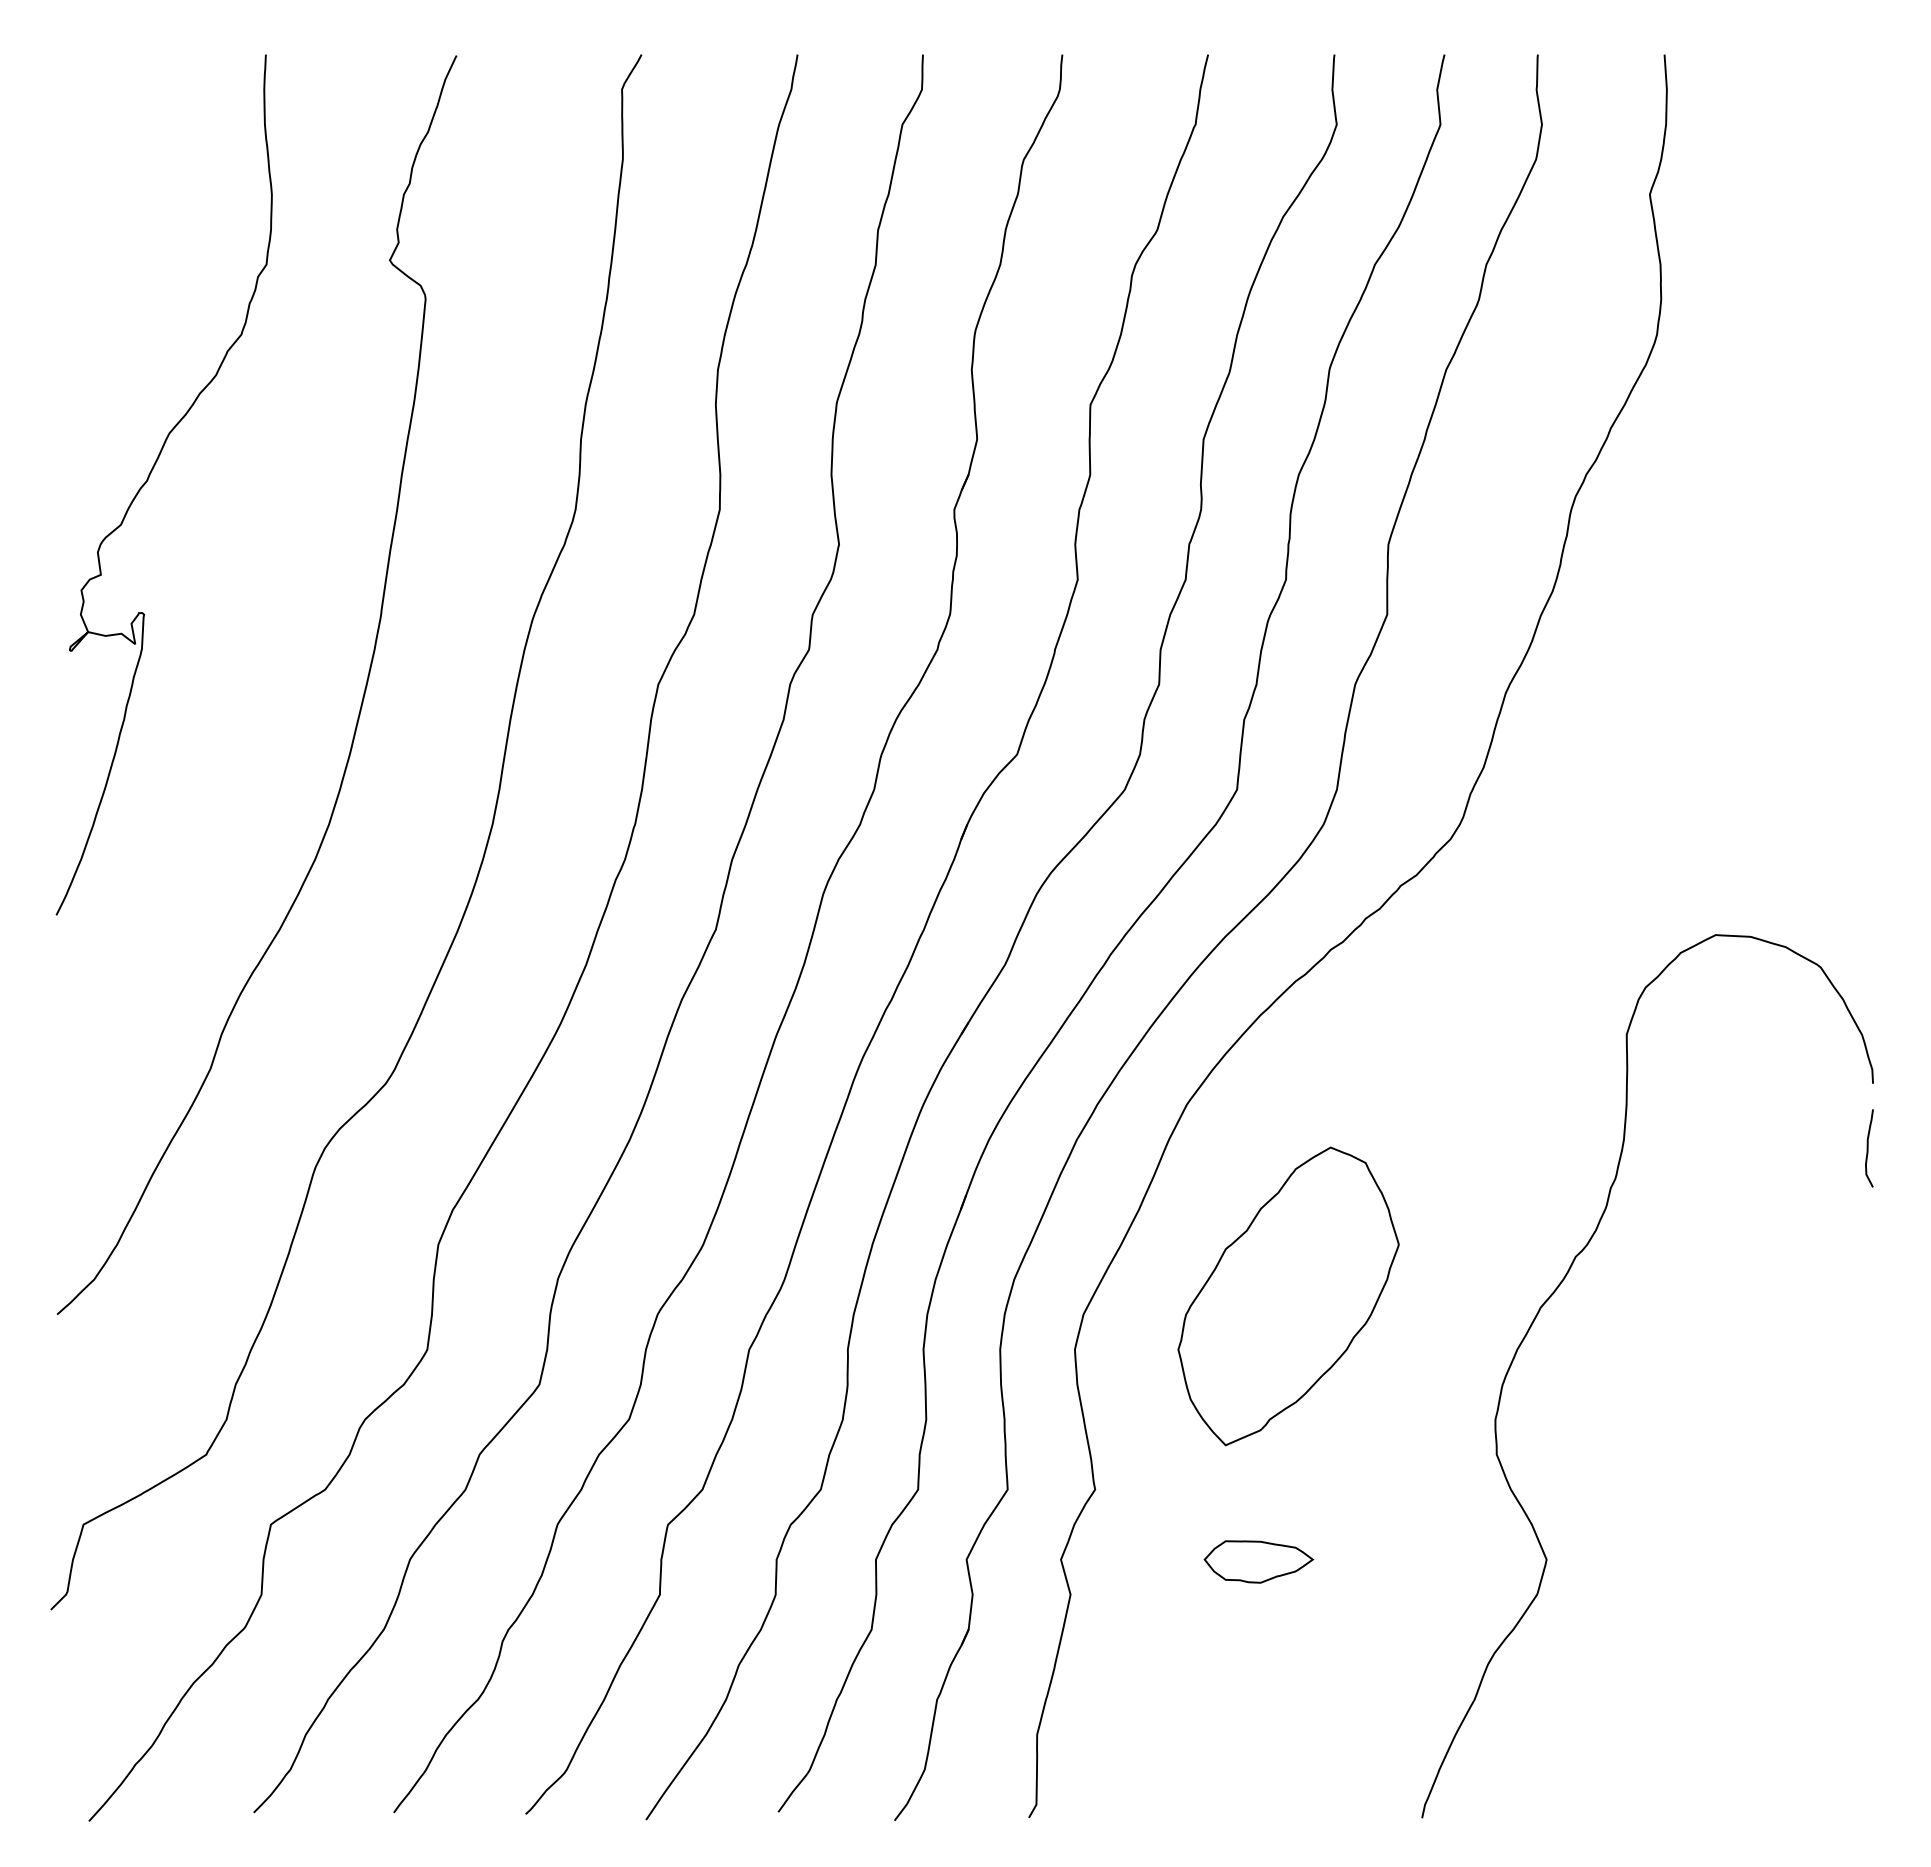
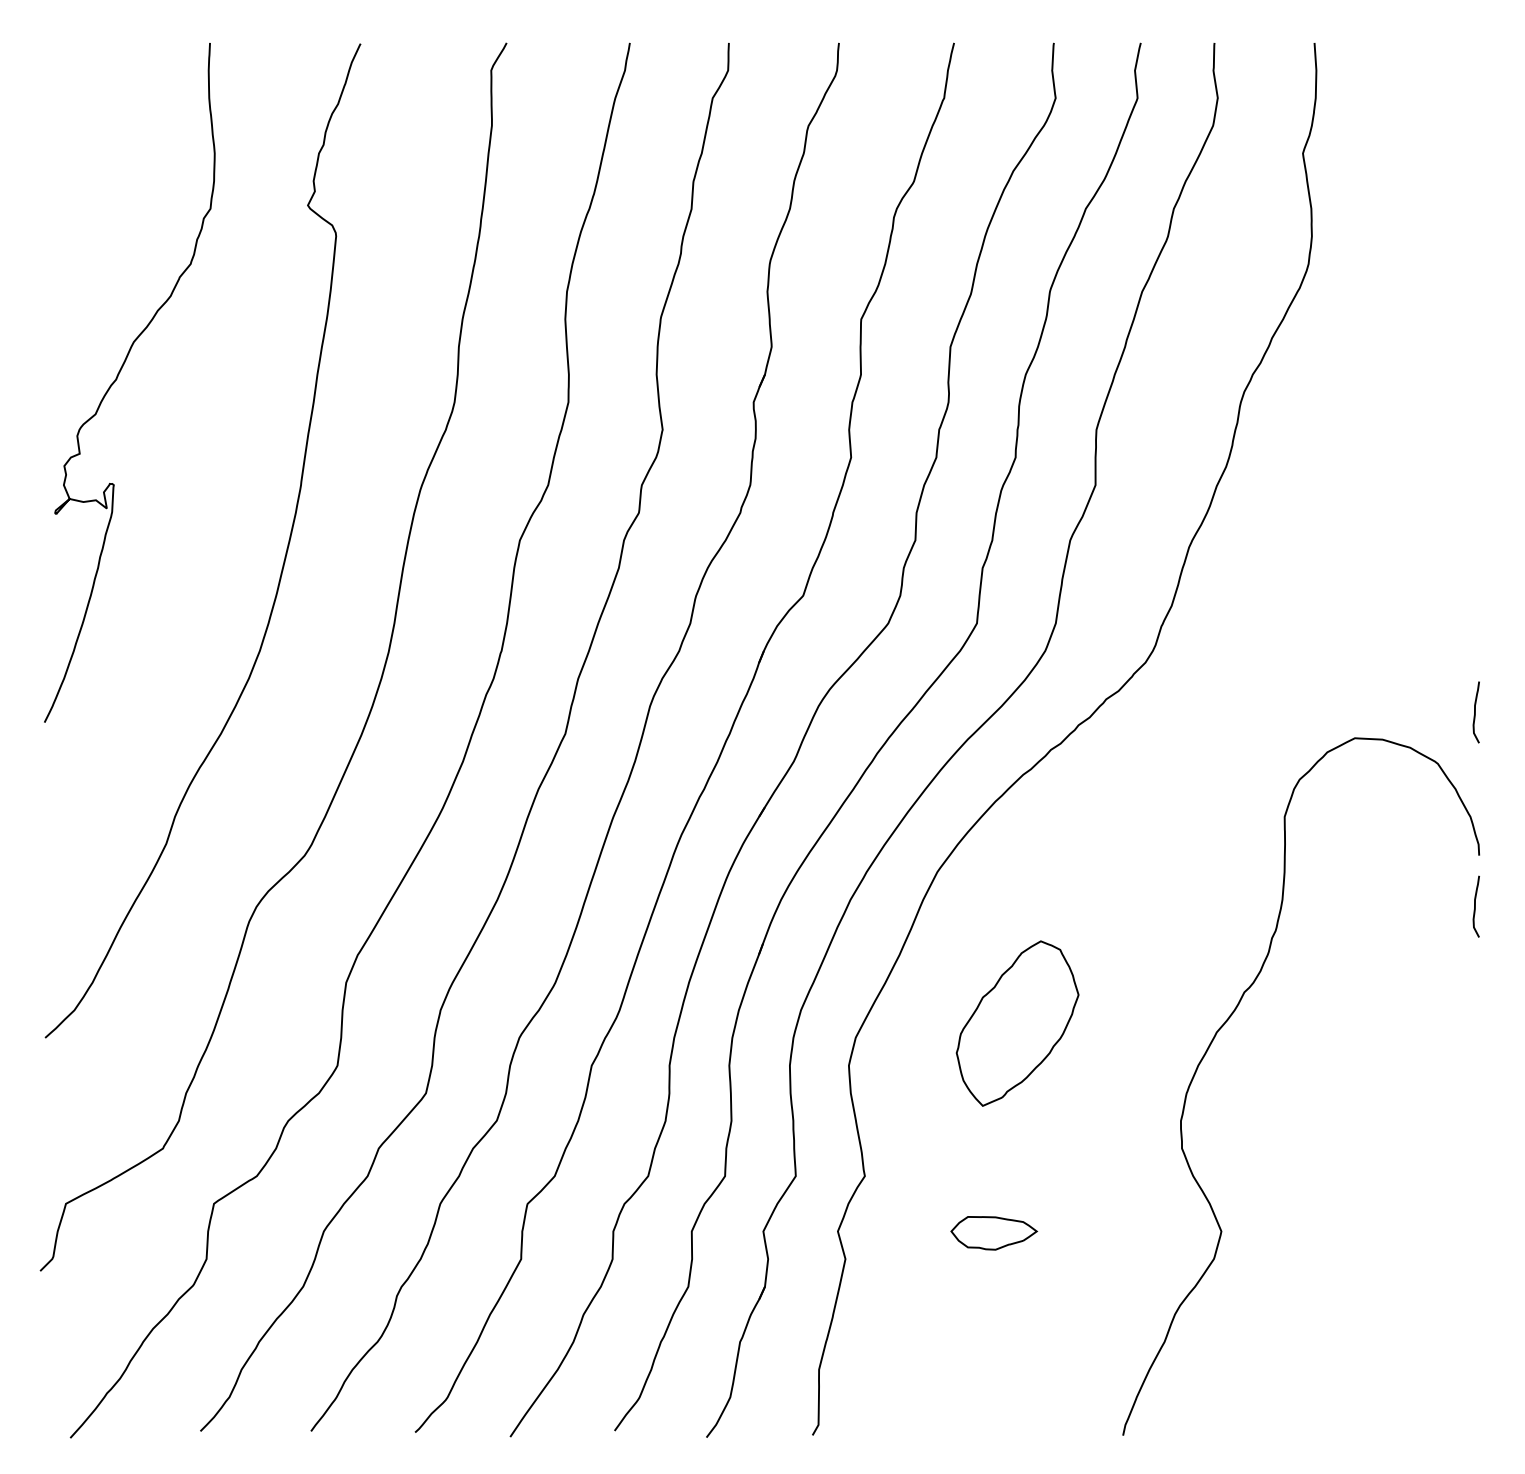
curve: (1868, 902) -> (1475, 712), added
part: (1288, 1296) -> (1017, 1023), size x0.7

